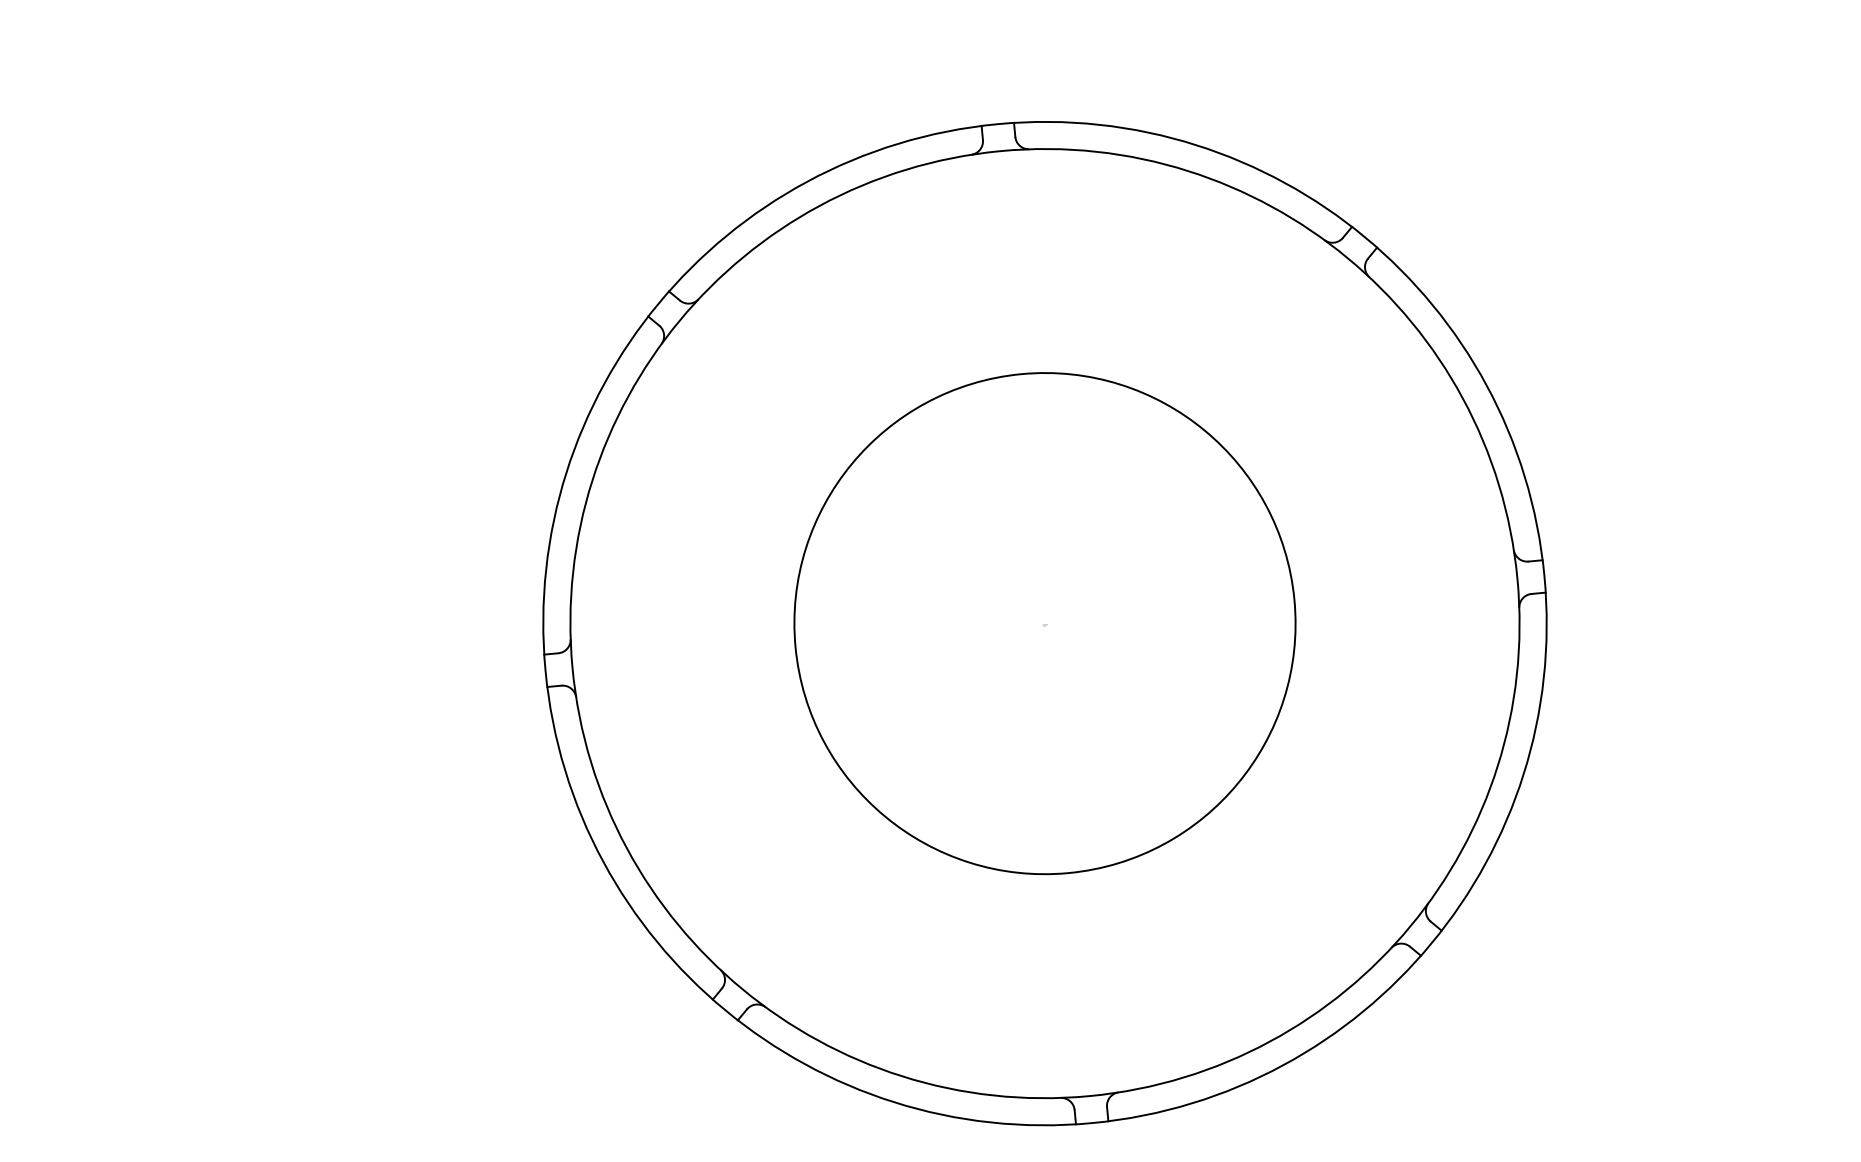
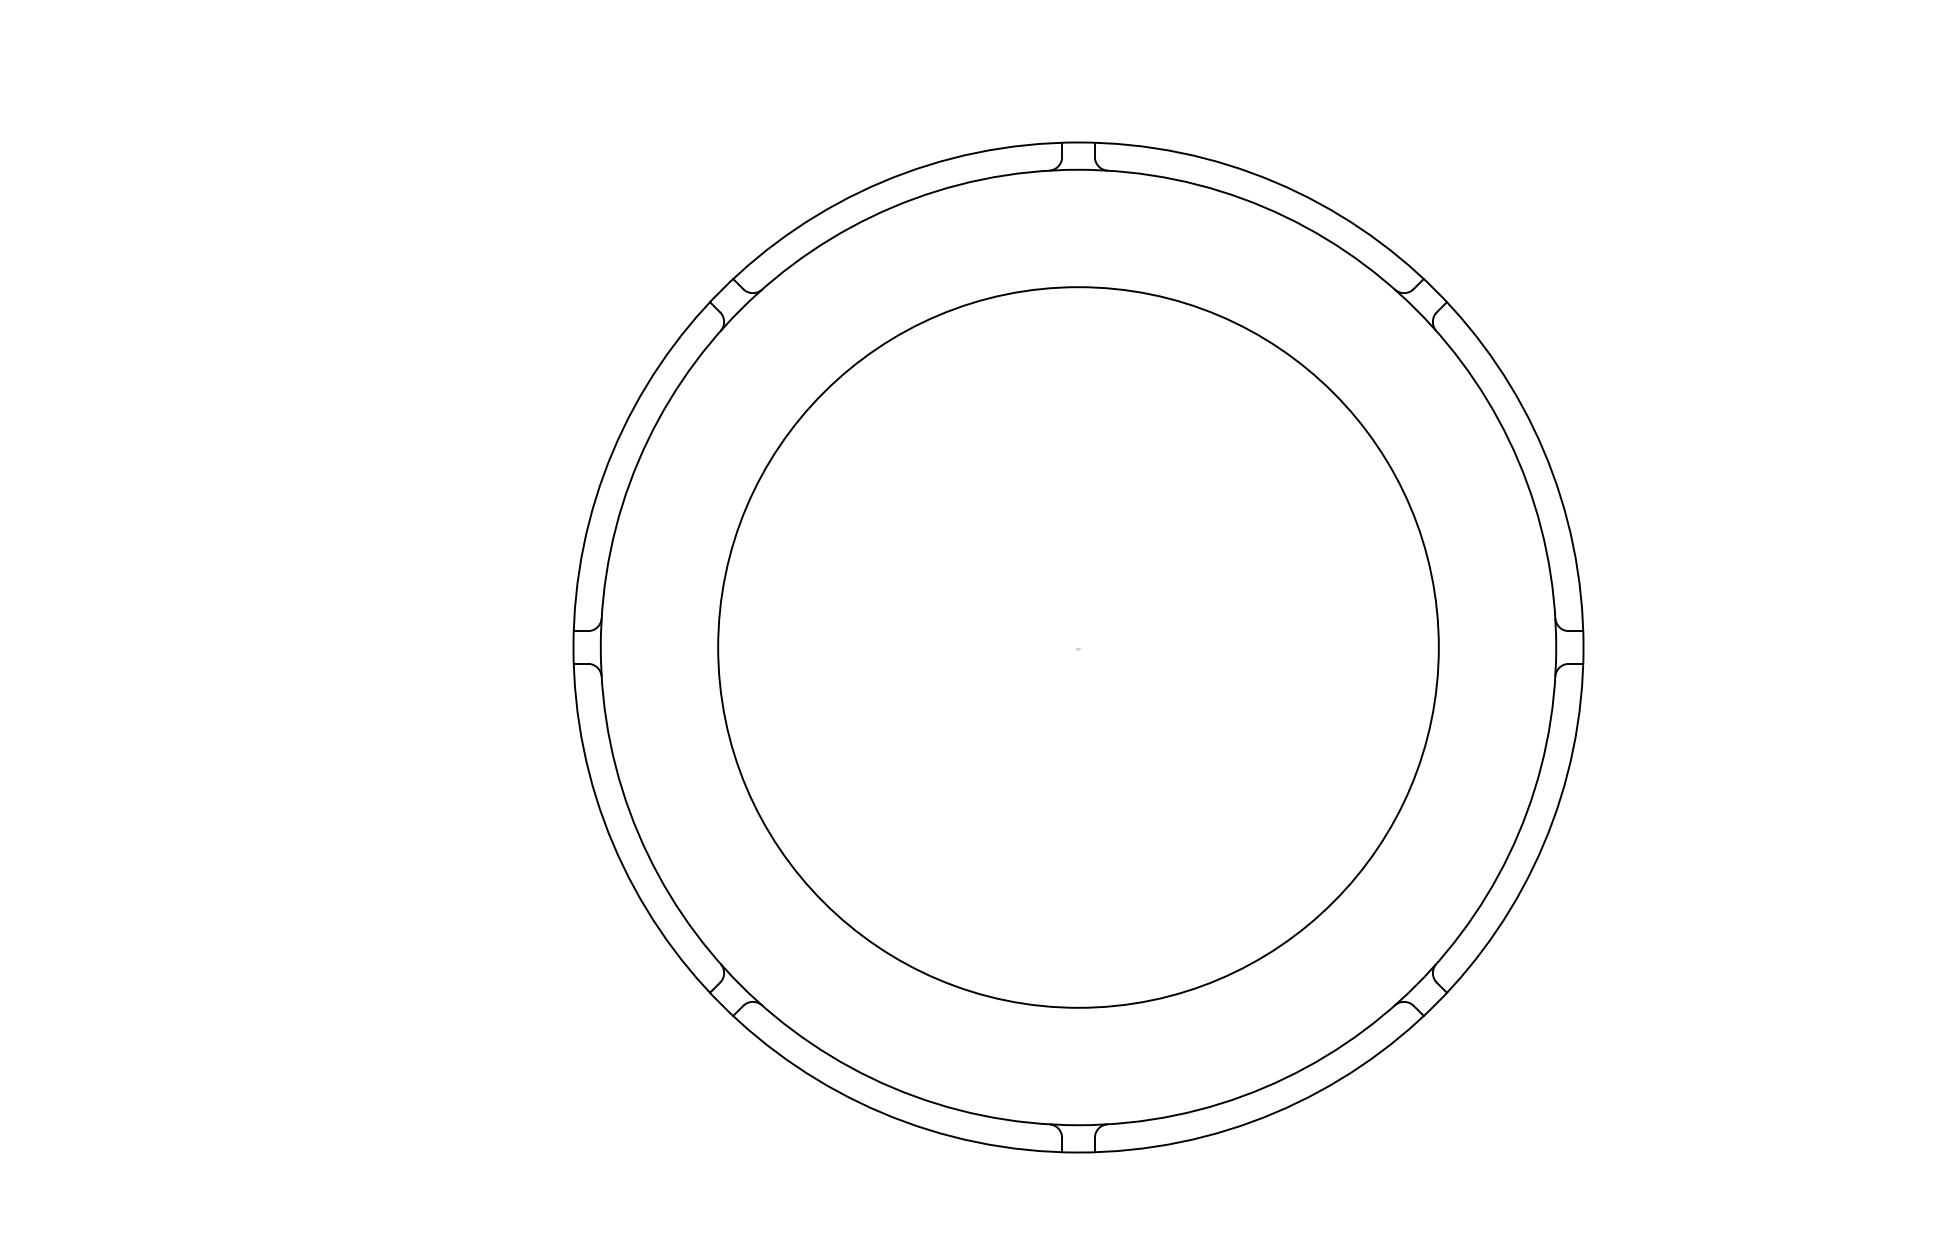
circle: (1044, 623) -> (1078, 647), size x1.43

